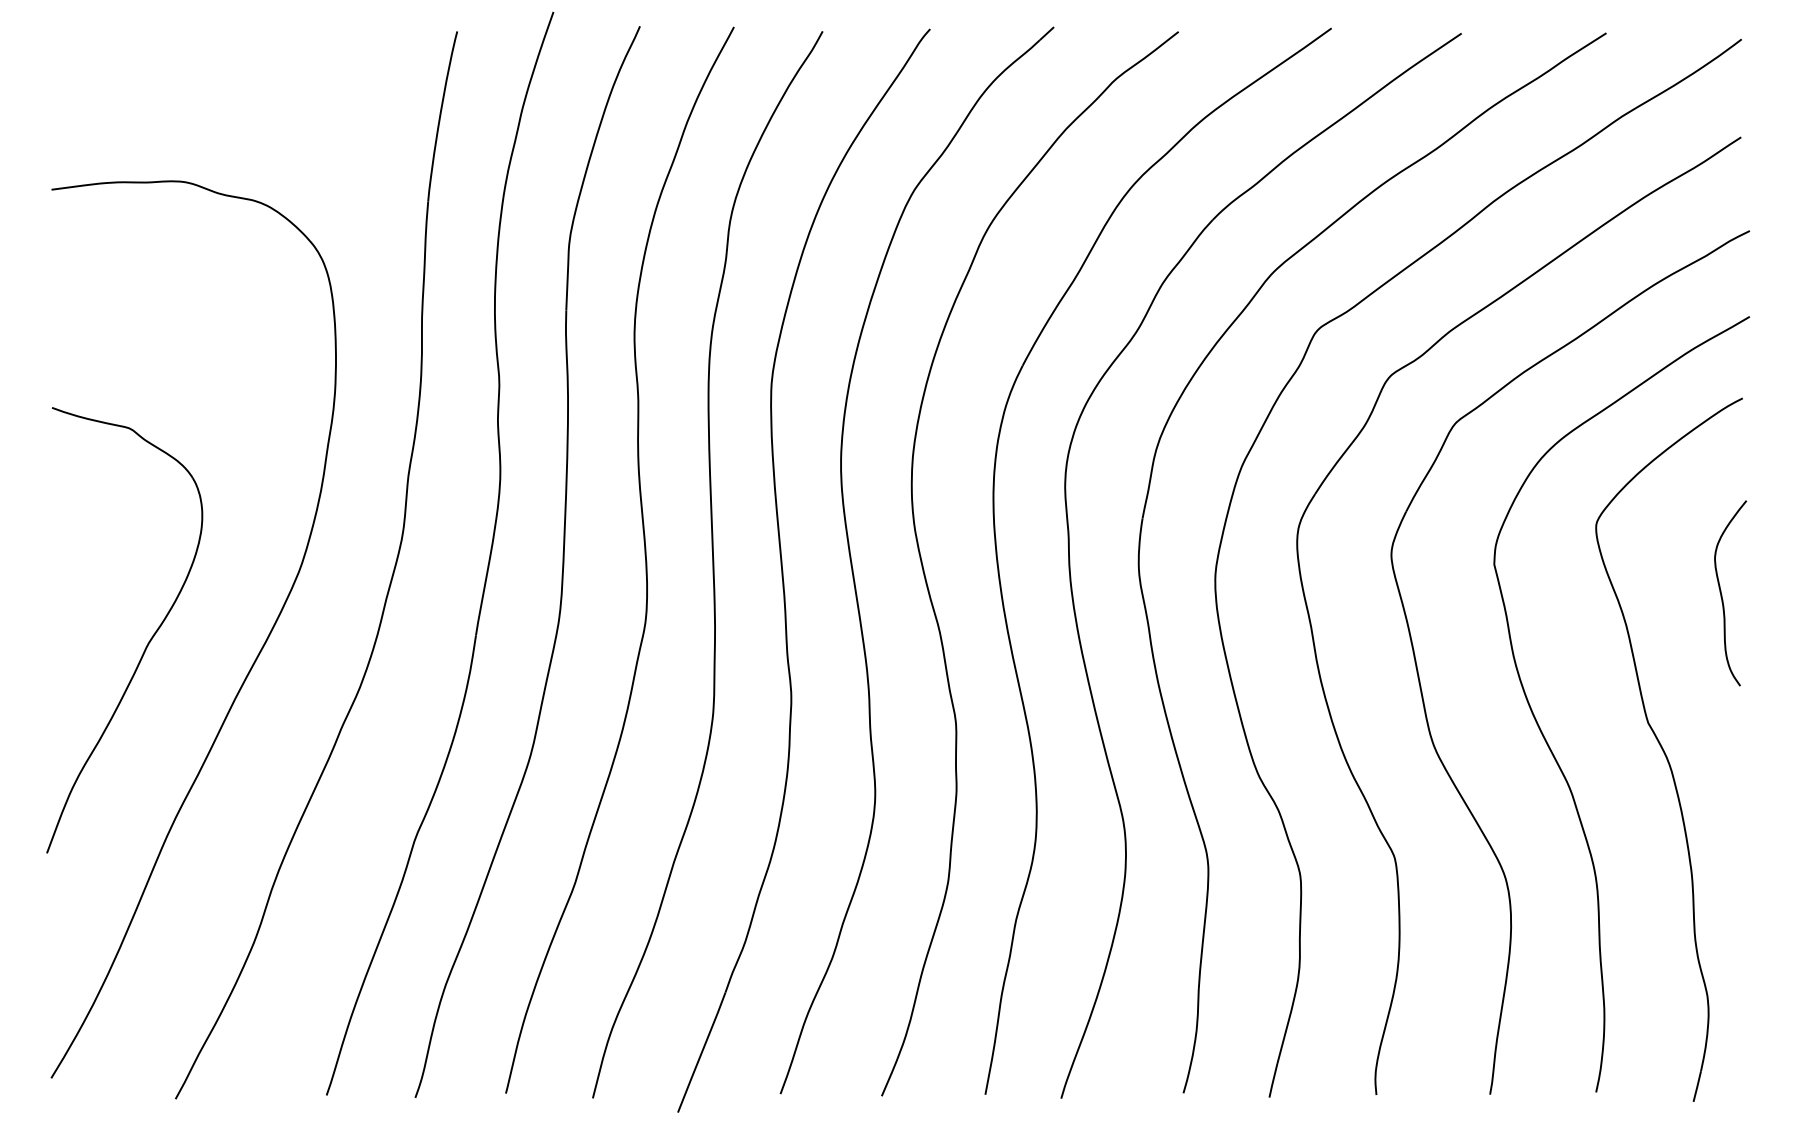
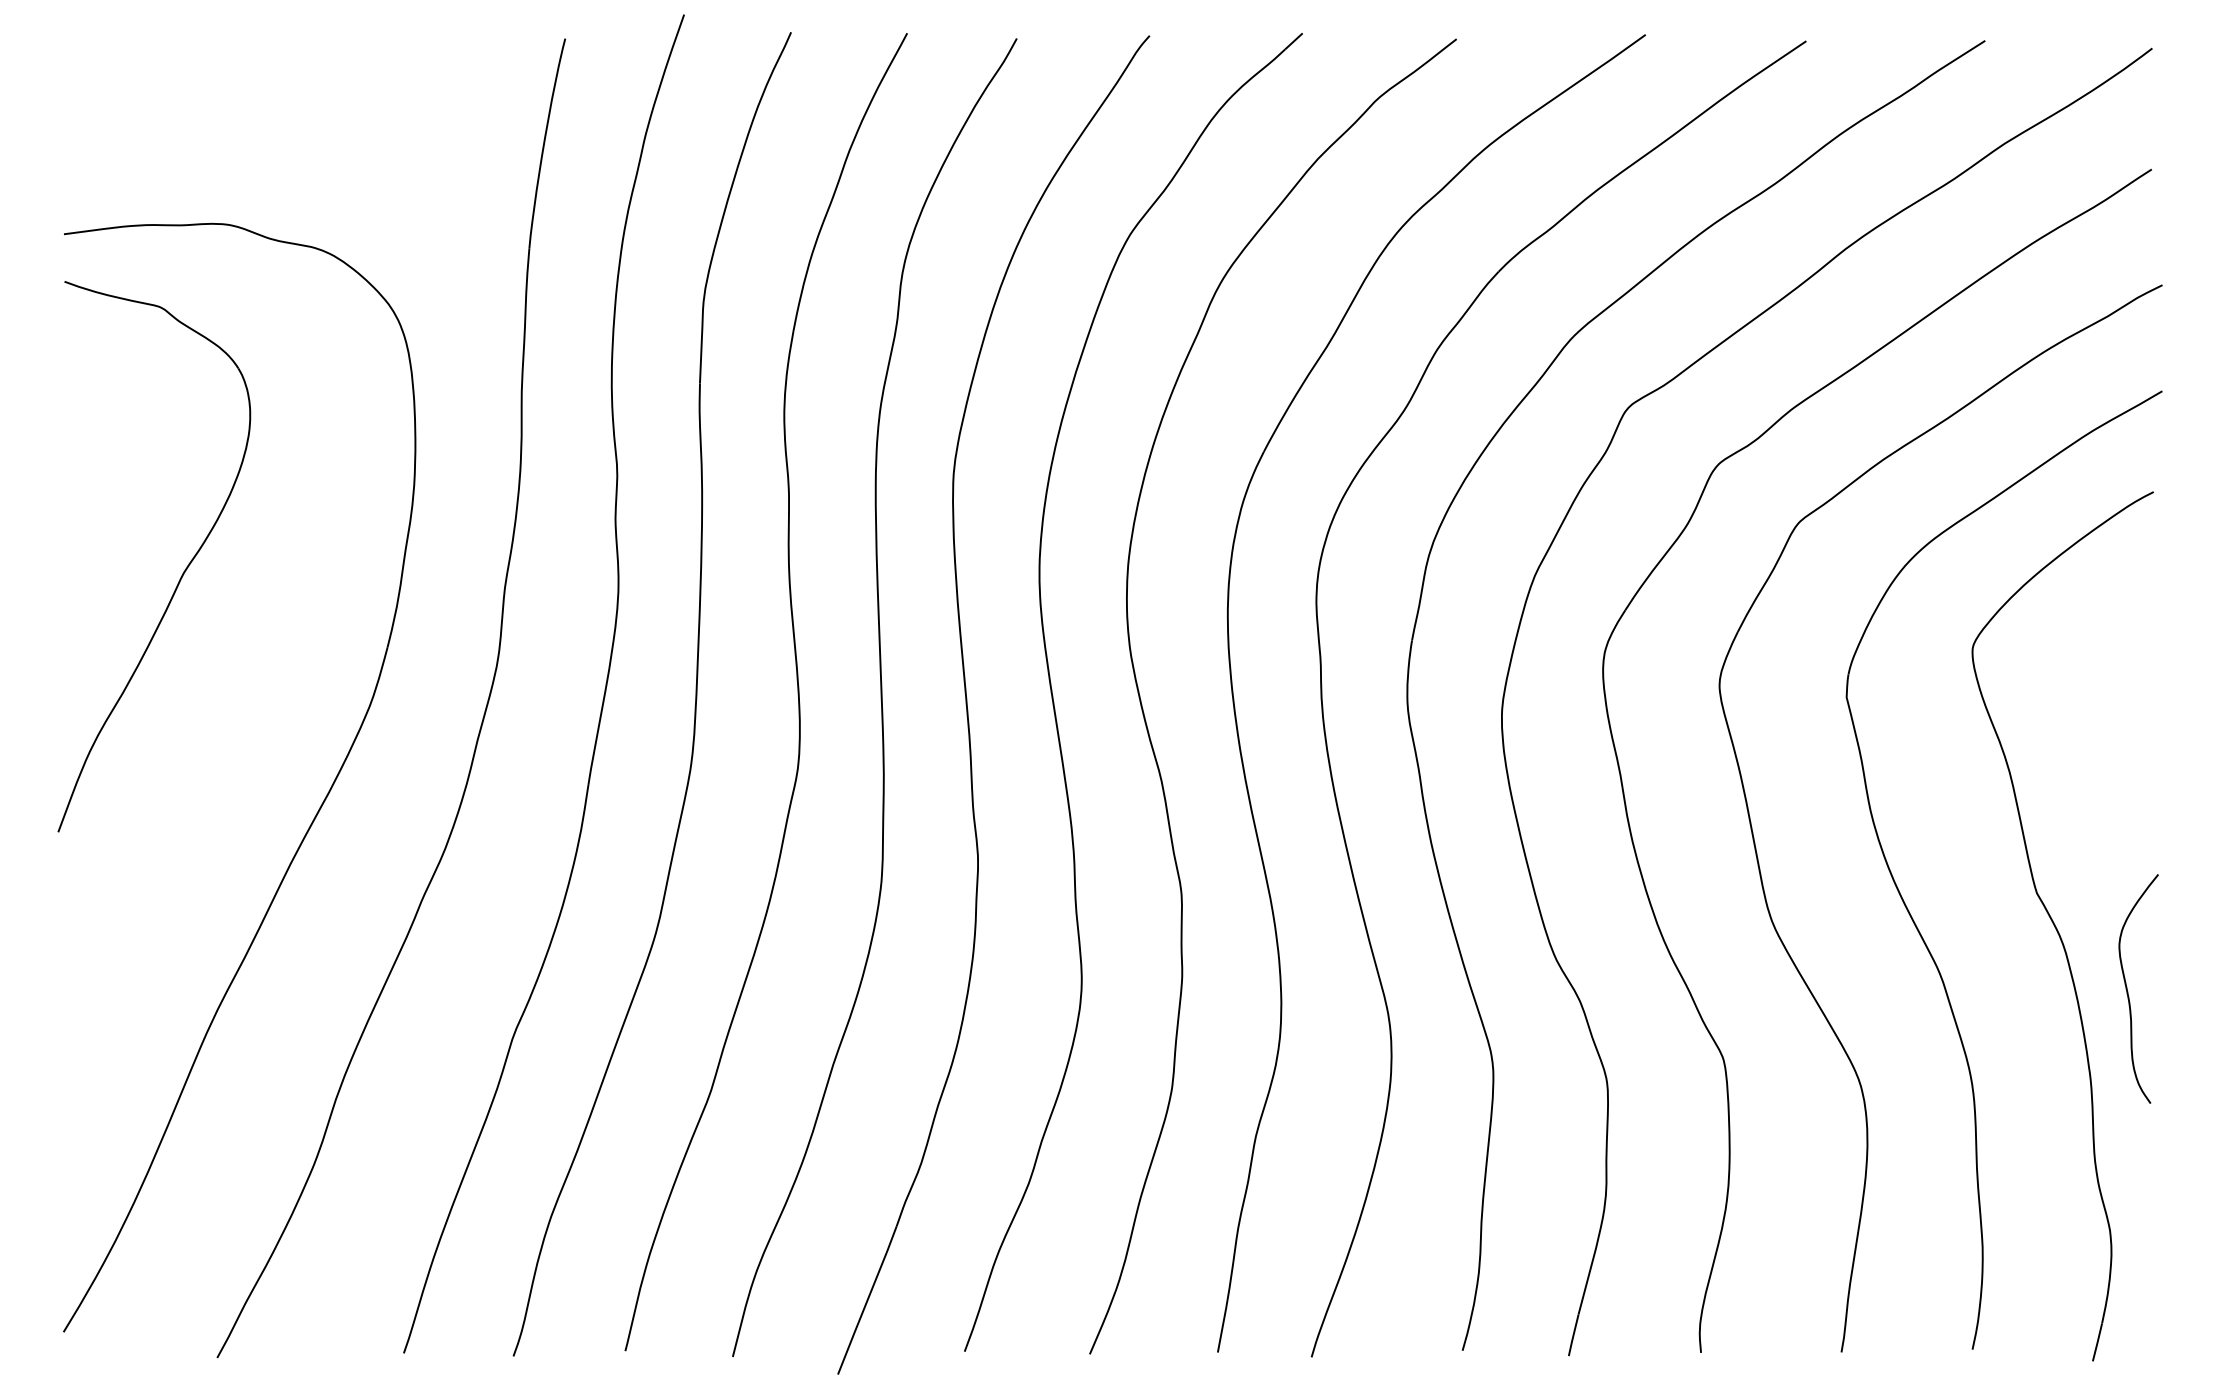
curve: (1722, 595) -> (2128, 991), moved
part: (148, 642) -> (183, 571), moved

